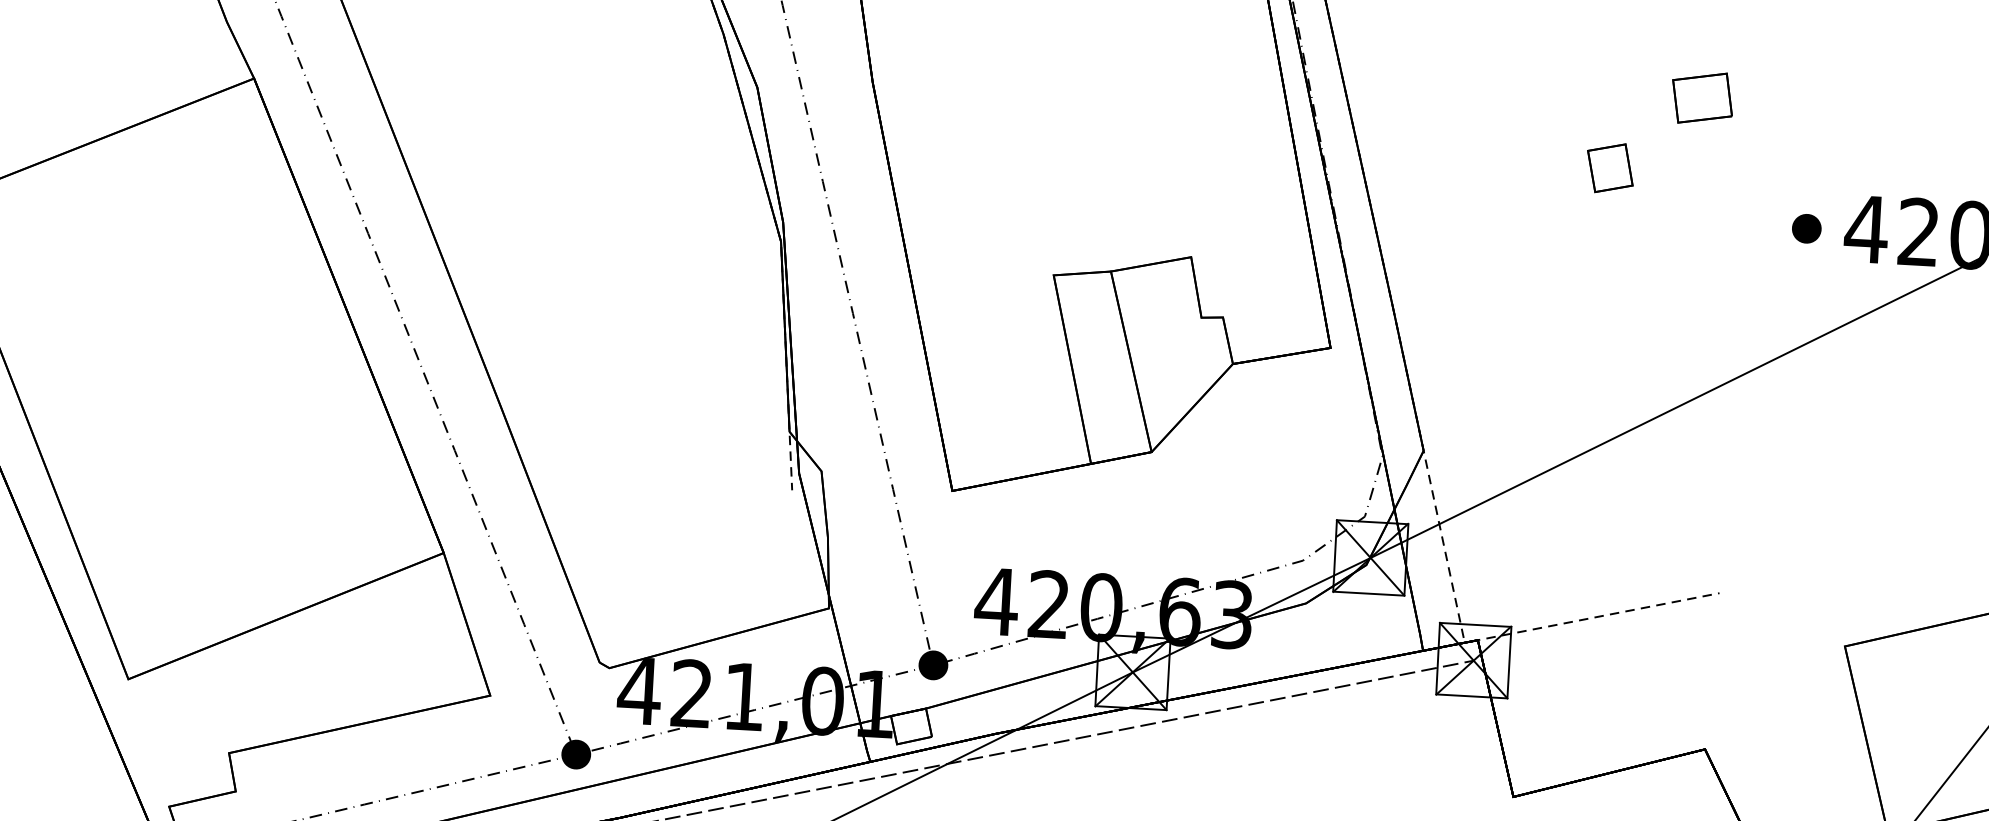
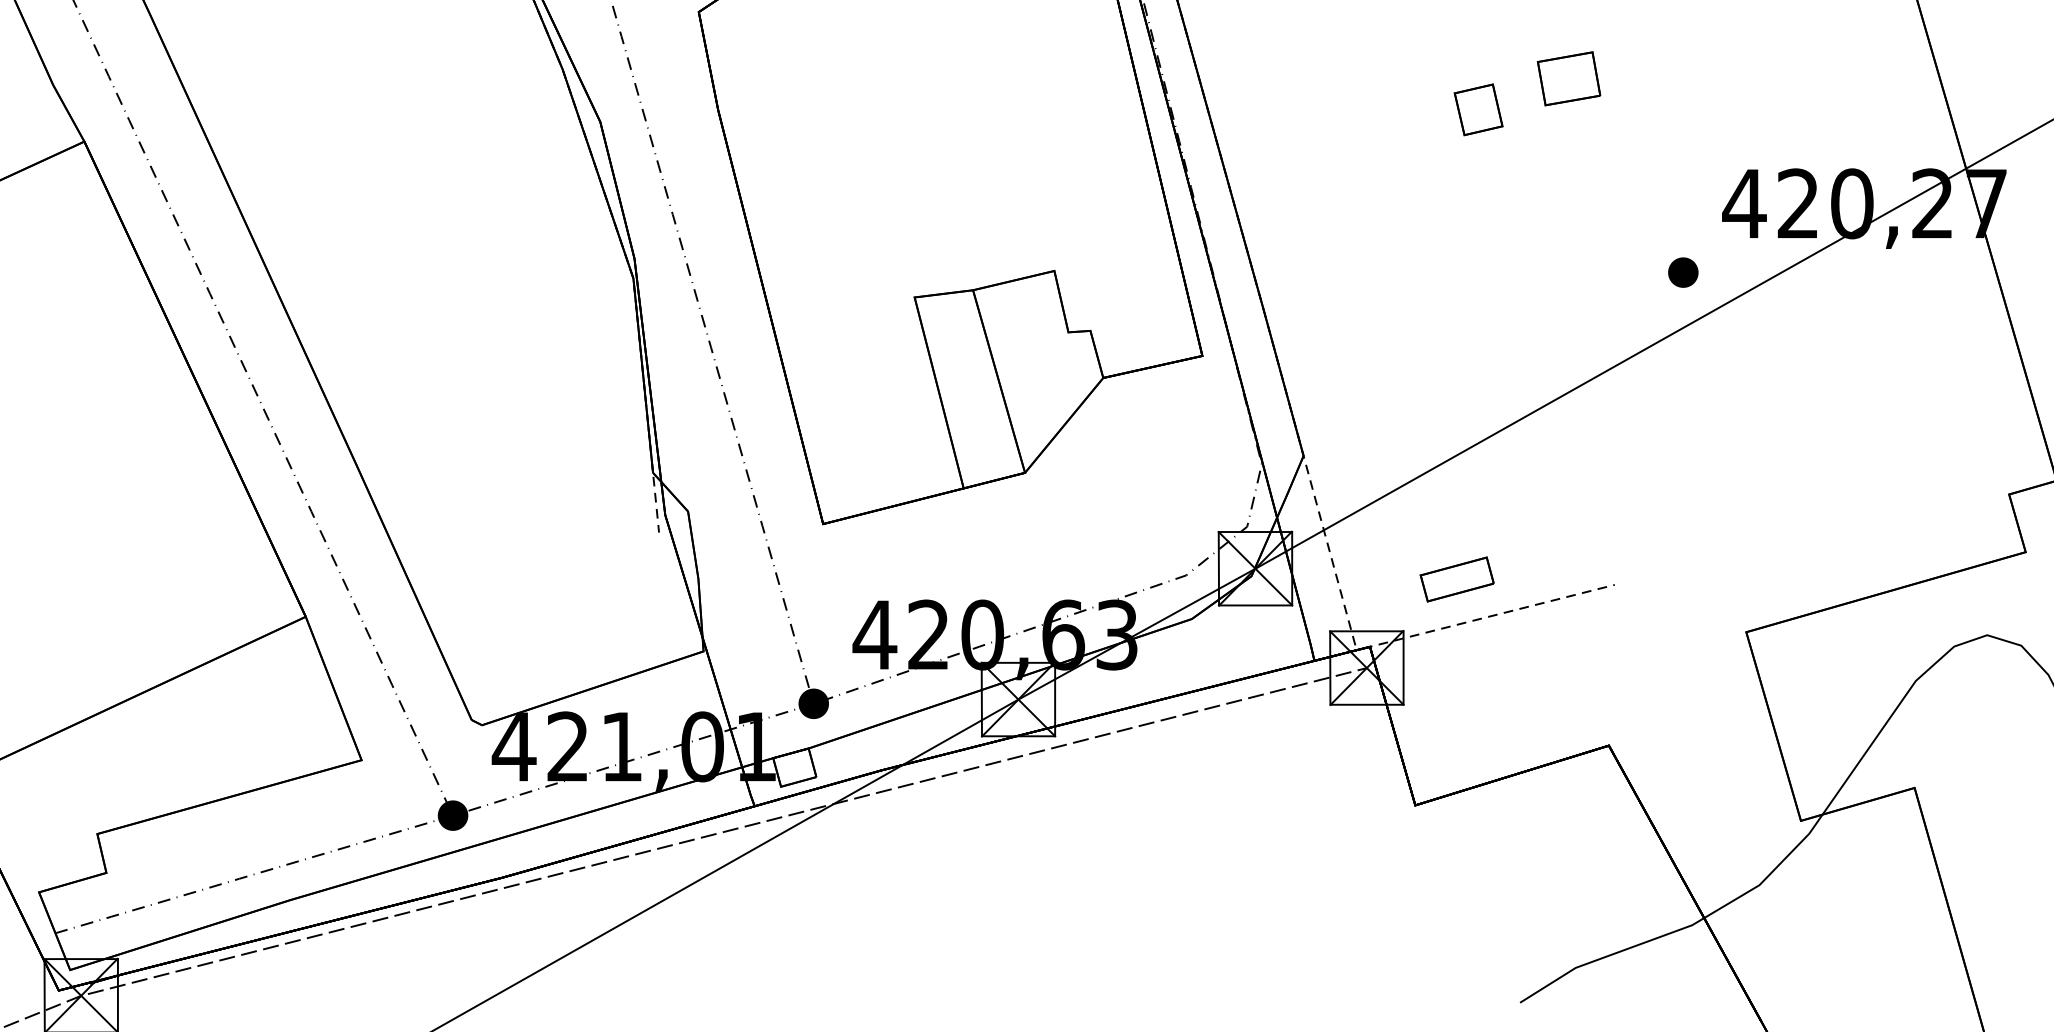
part: (1610, 167) -> (1478, 109), moved
part: (1806, 228) -> (1683, 272), moved
part: (1565, 579) -> (1456, 579), added

